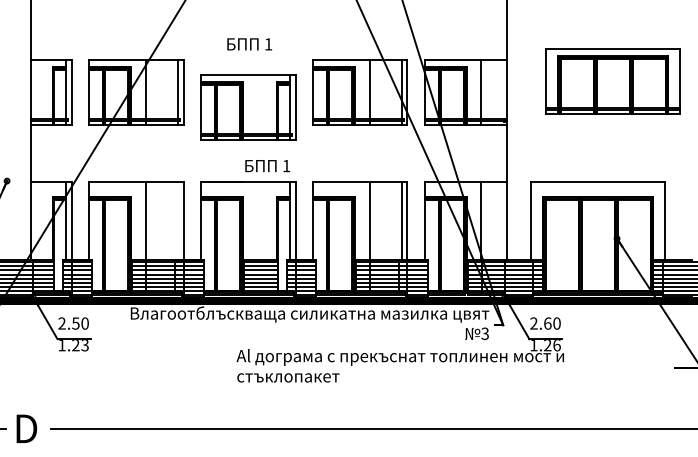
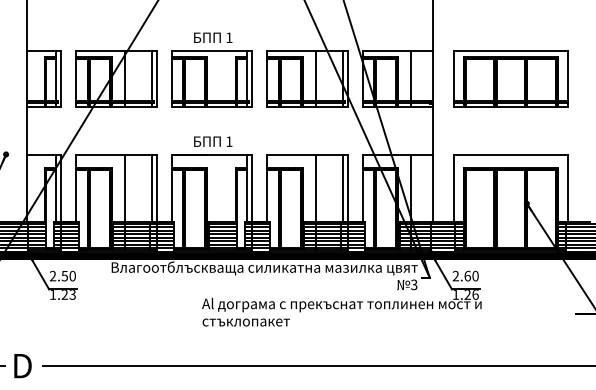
part: (612, 81) -> (510, 78), moved
part: (248, 107) -> (212, 78), moved
text: (267, 166) -> (213, 142), moved
line: (177, 220) -> (151, 188), added

